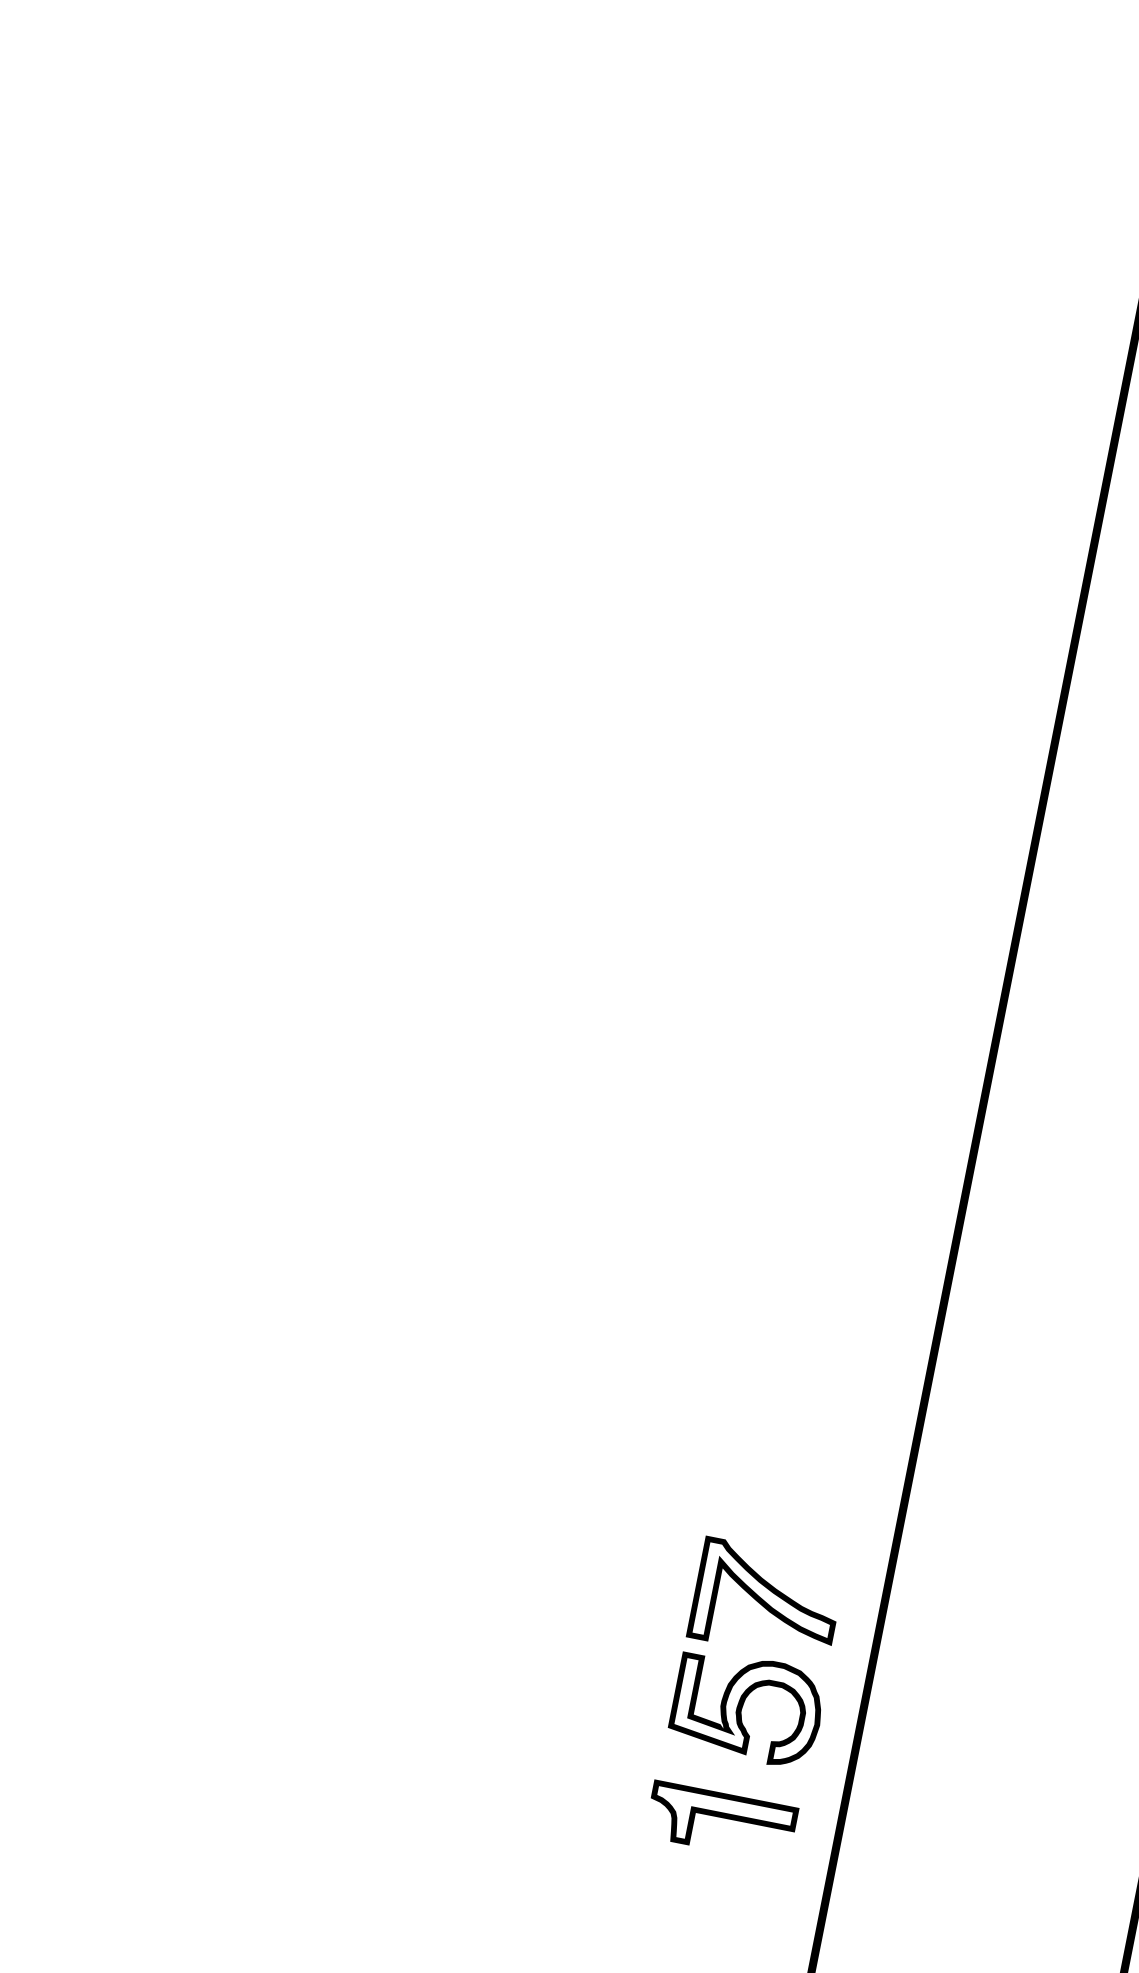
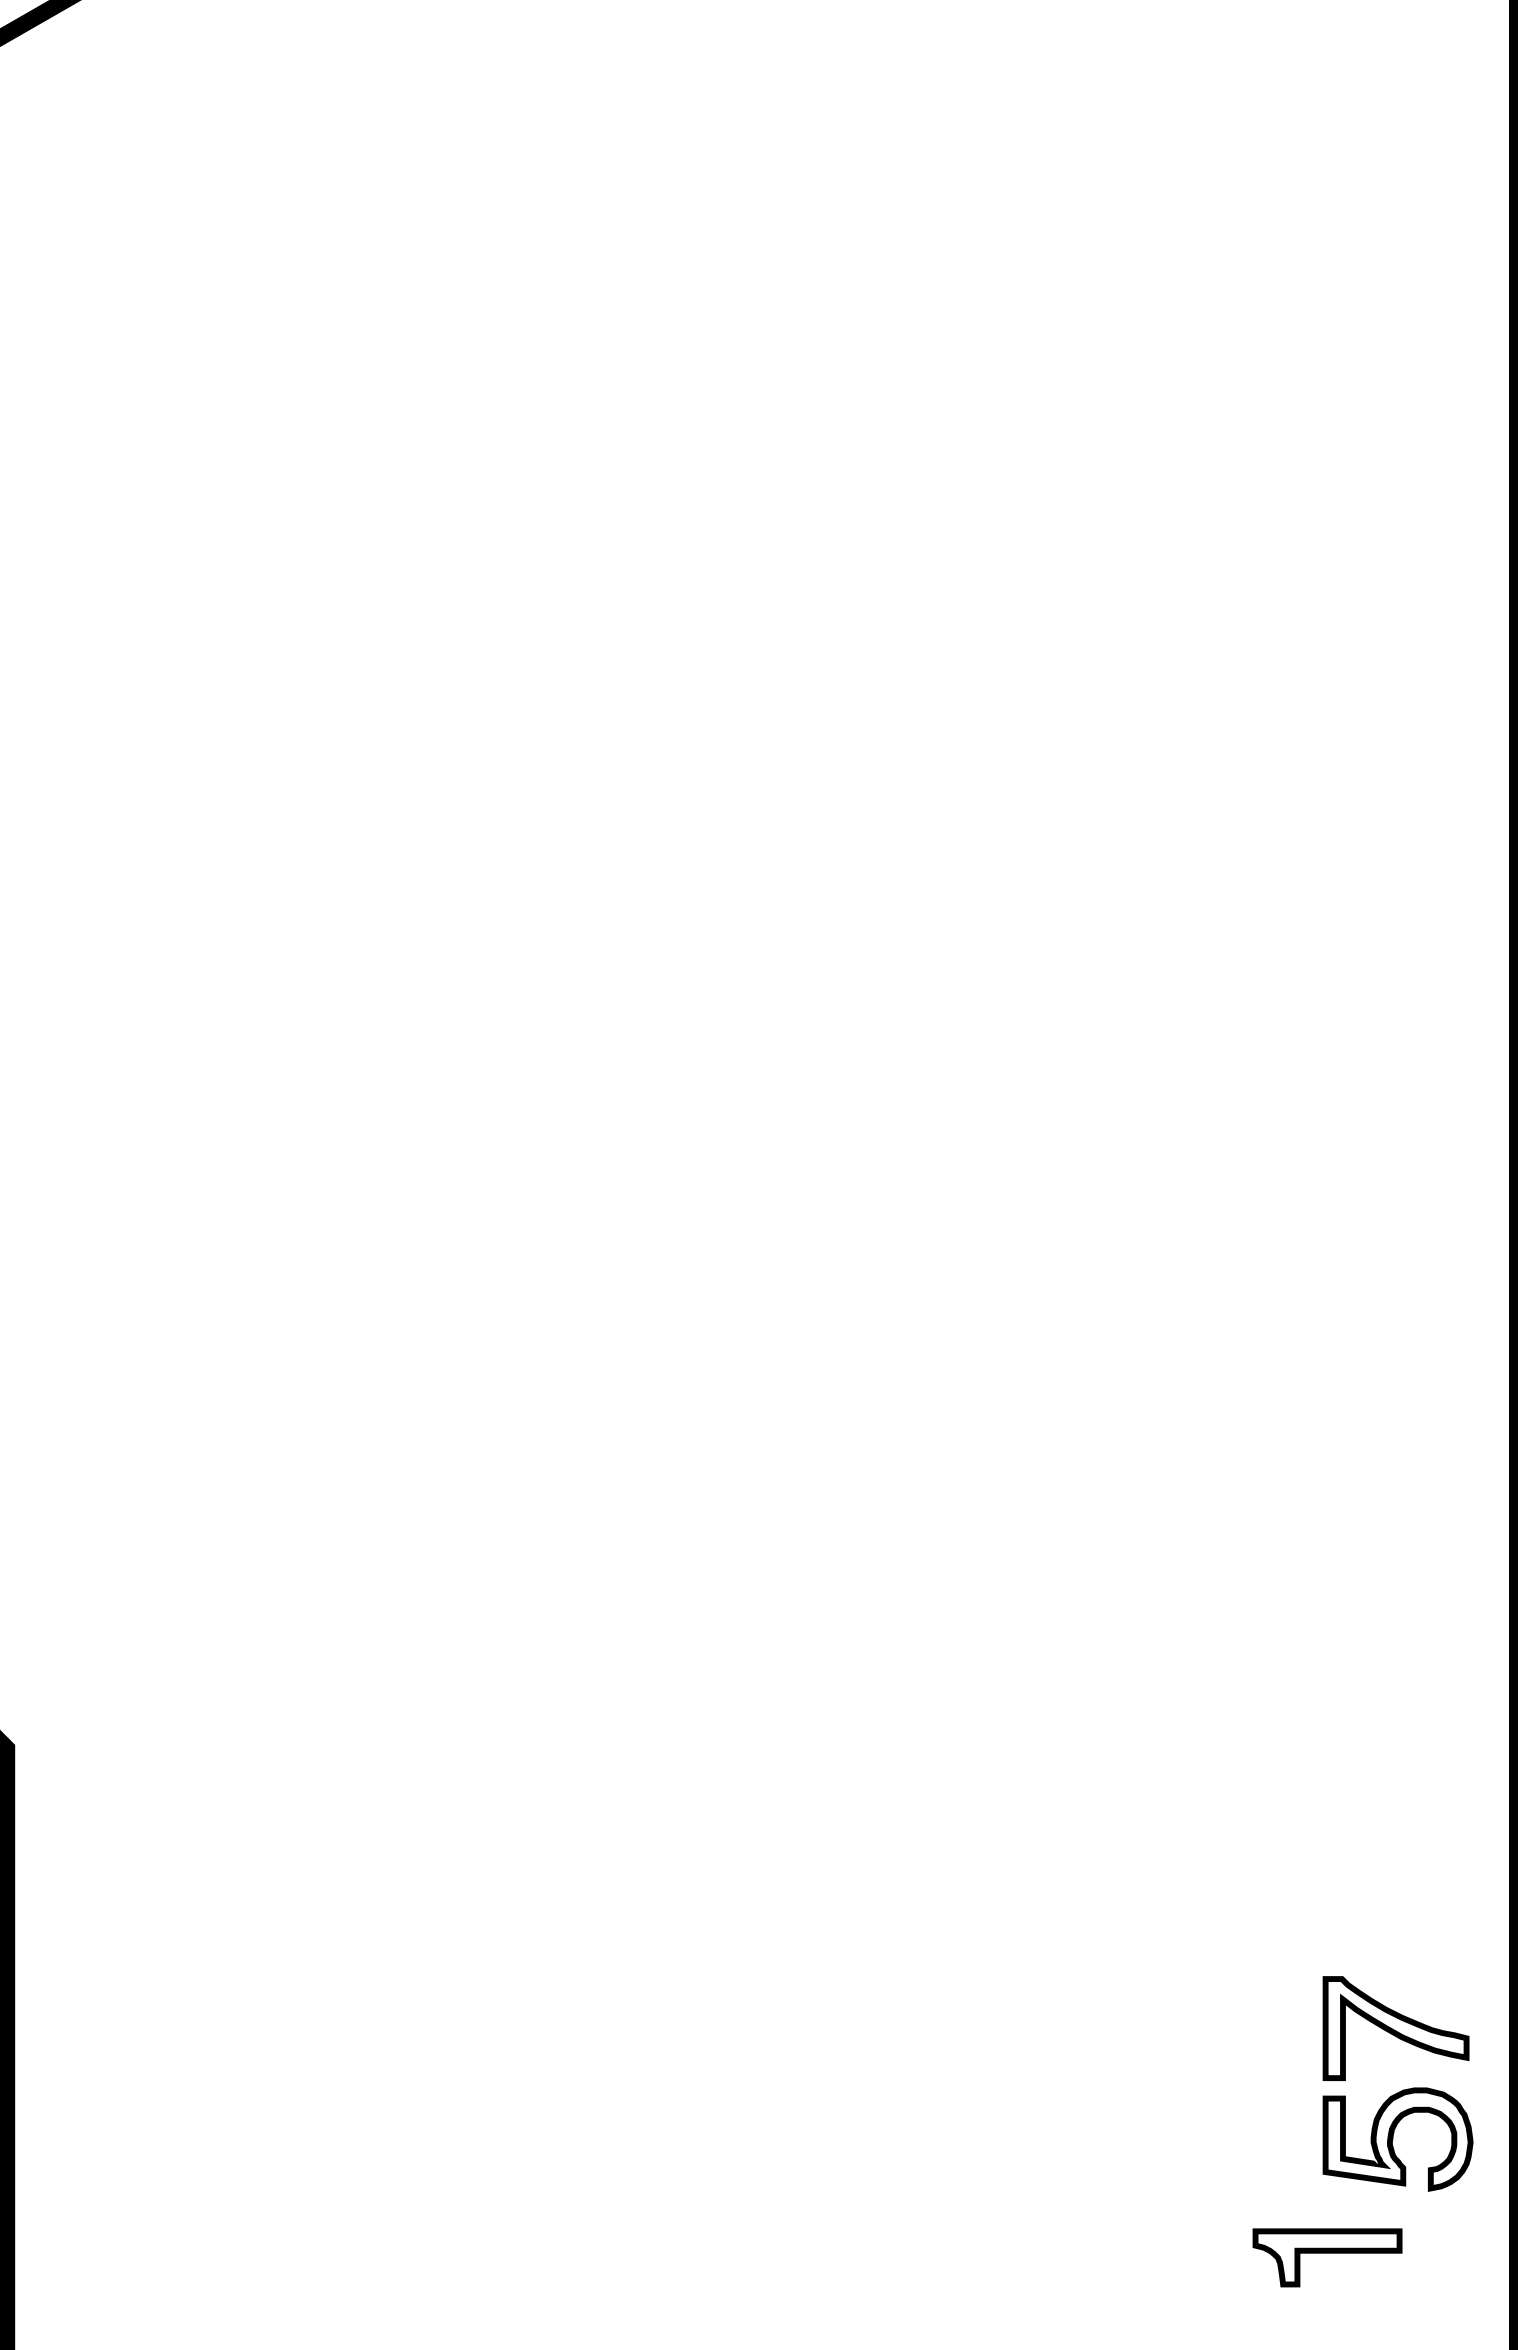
part: (721, 1821) -> (1327, 2257), moved

